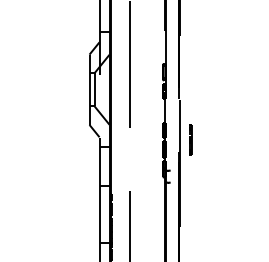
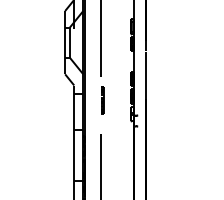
line: (190, 139) -> (103, 100), moved

